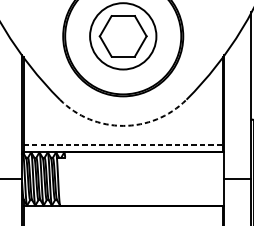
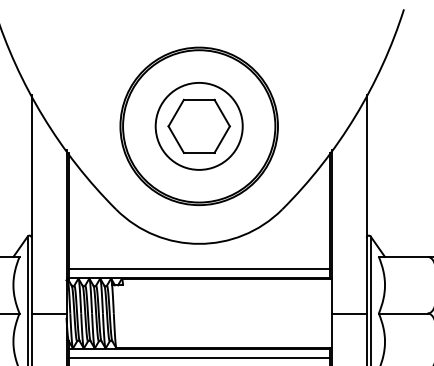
arc: (123, 125) -> (199, 243), dashed -> solid
line: (123, 145) -> (199, 269), dashed -> solid
line: (122, 212) -> (198, 357), added

